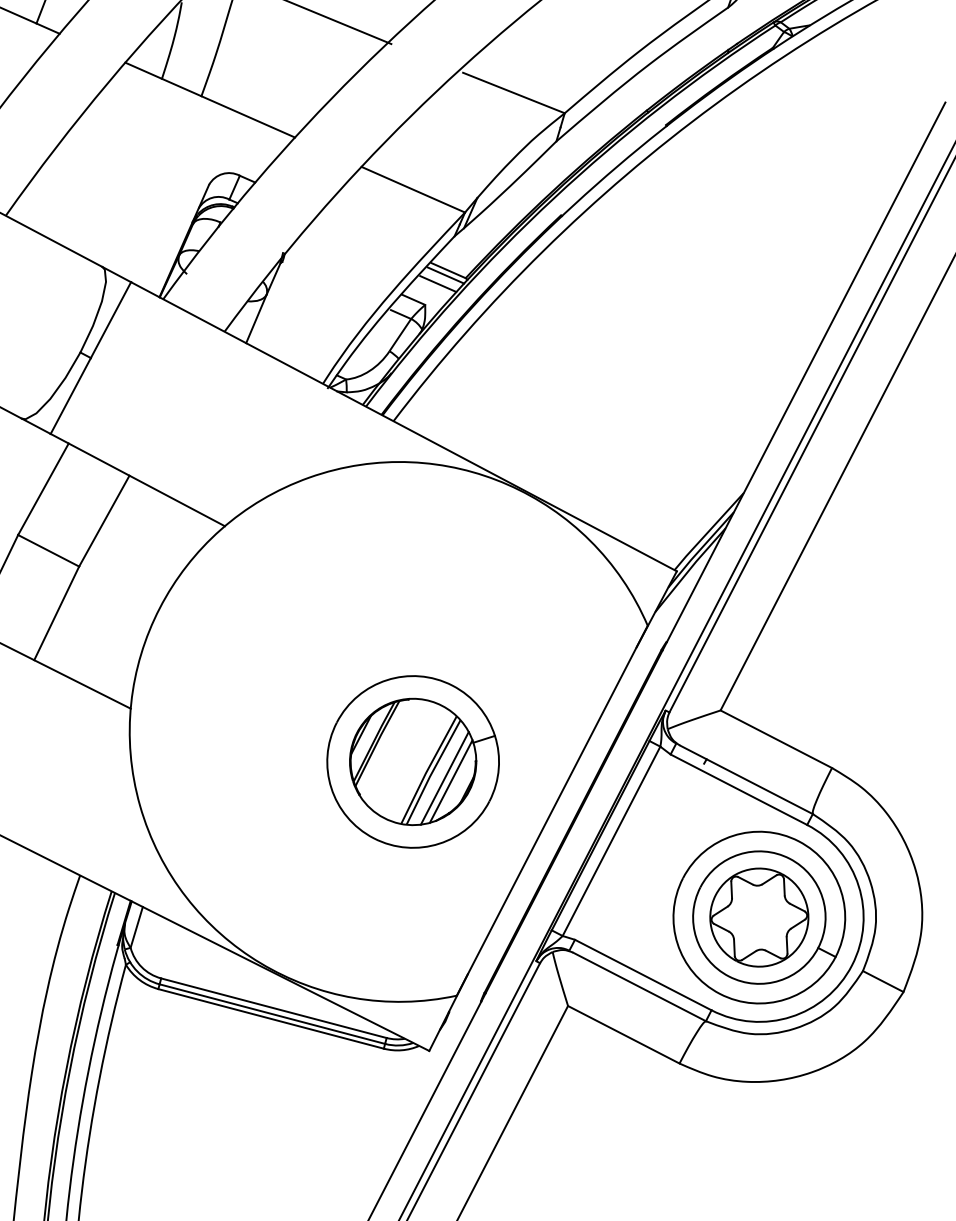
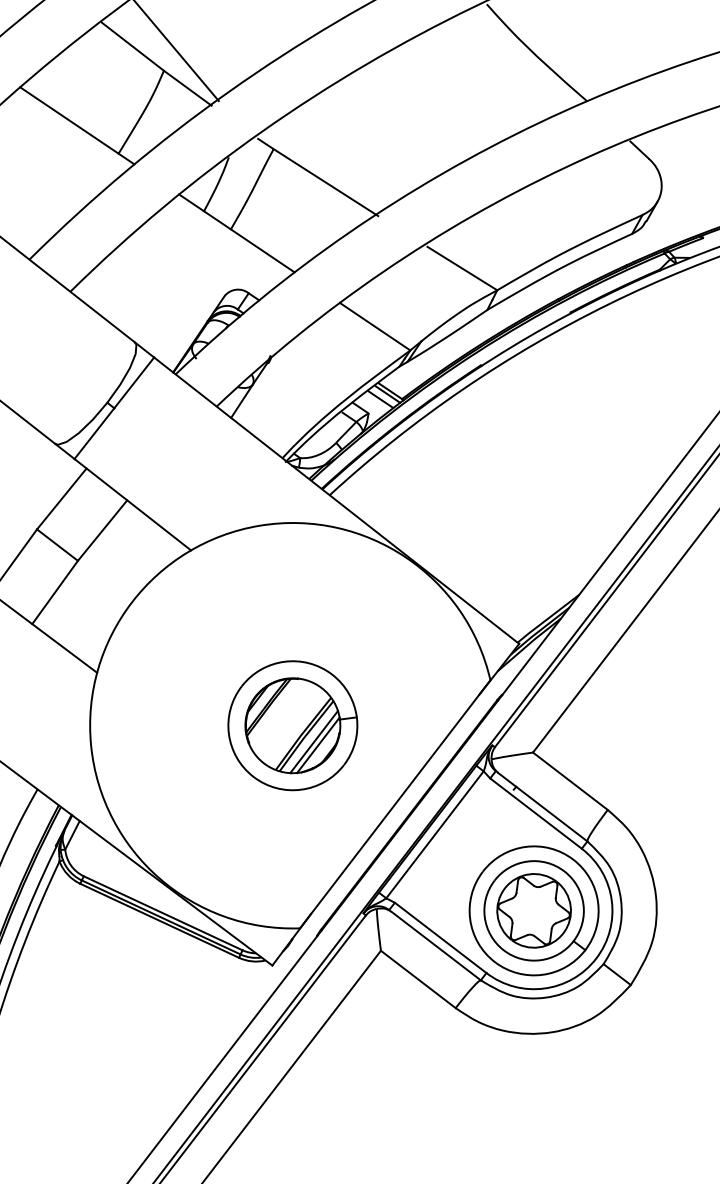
part: (412, 761) -> (292, 725), moved

